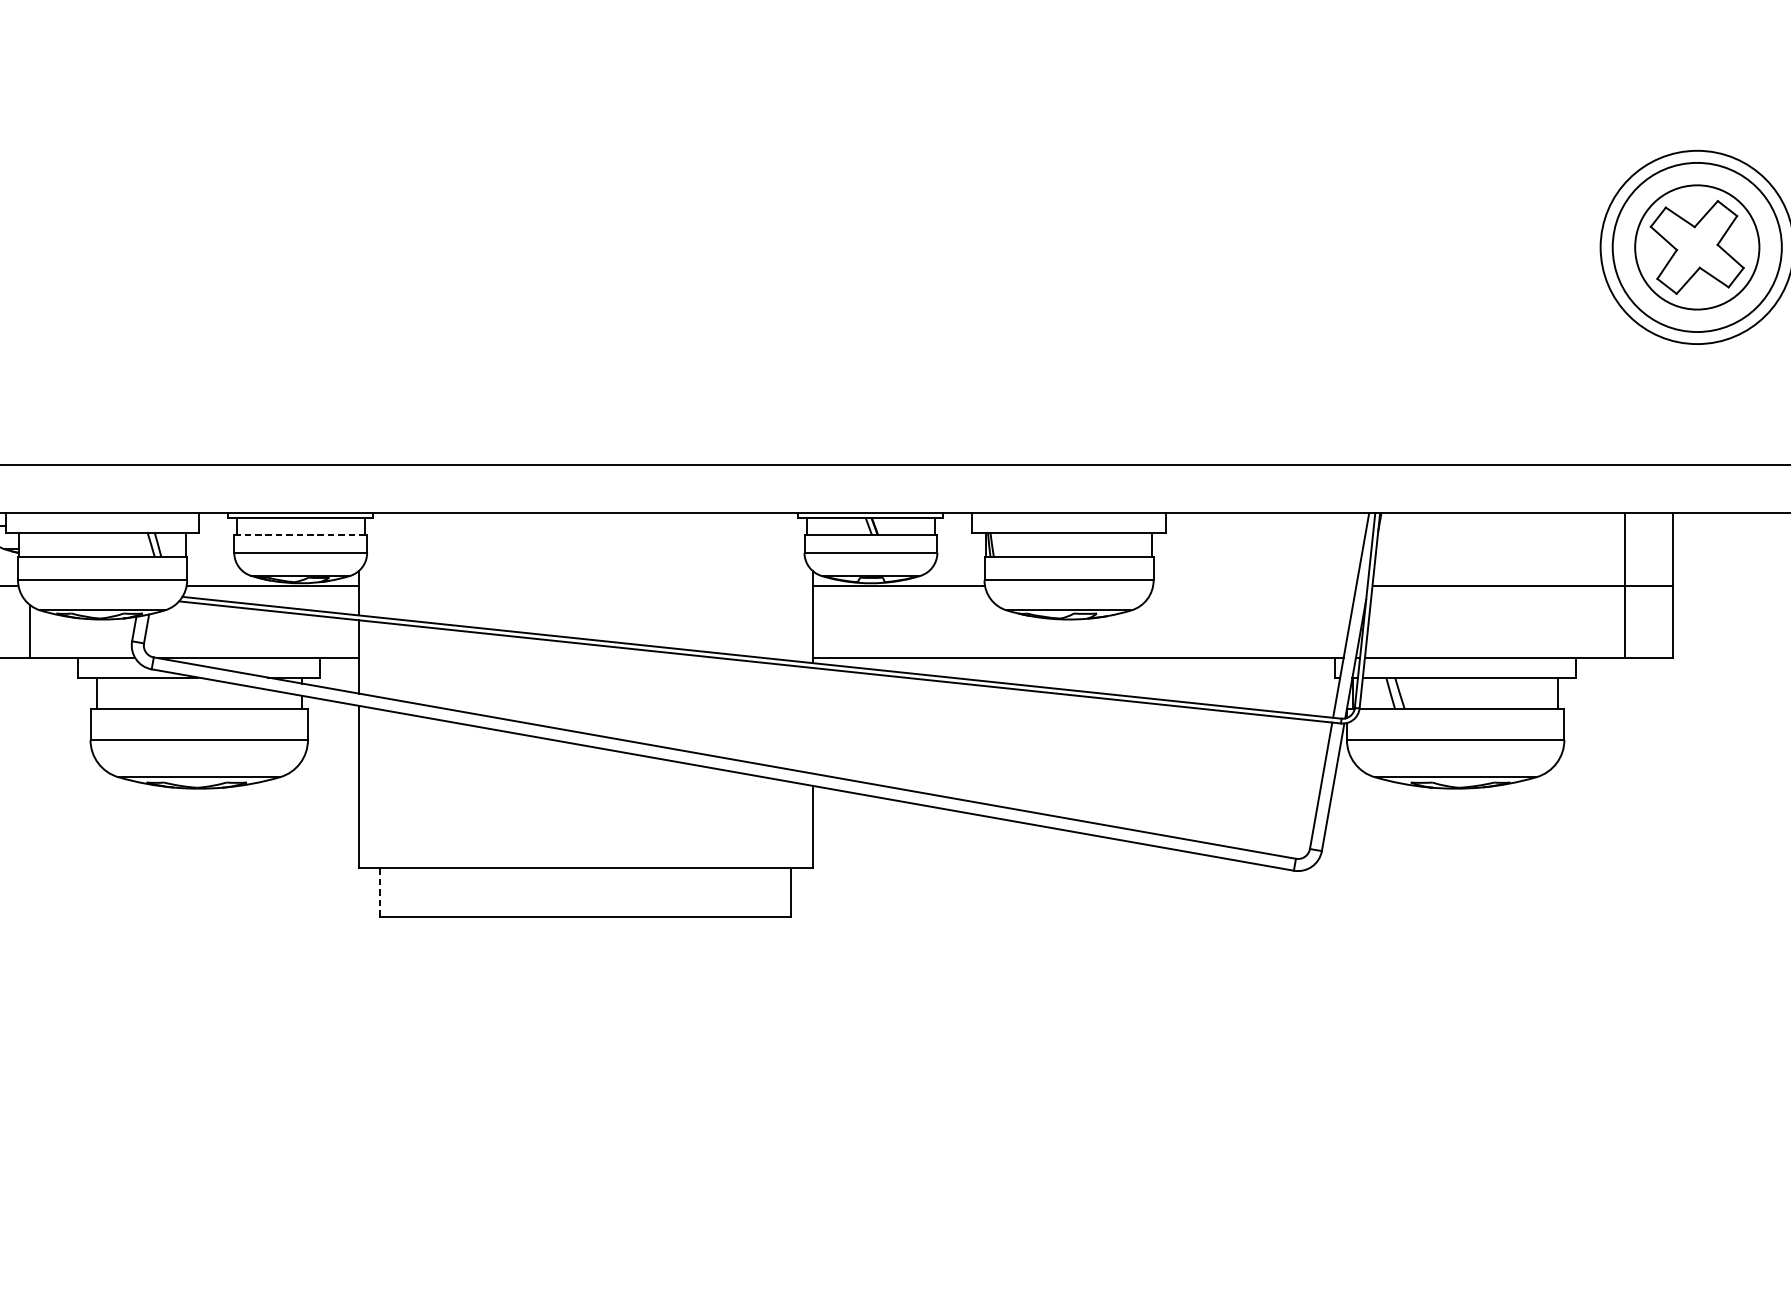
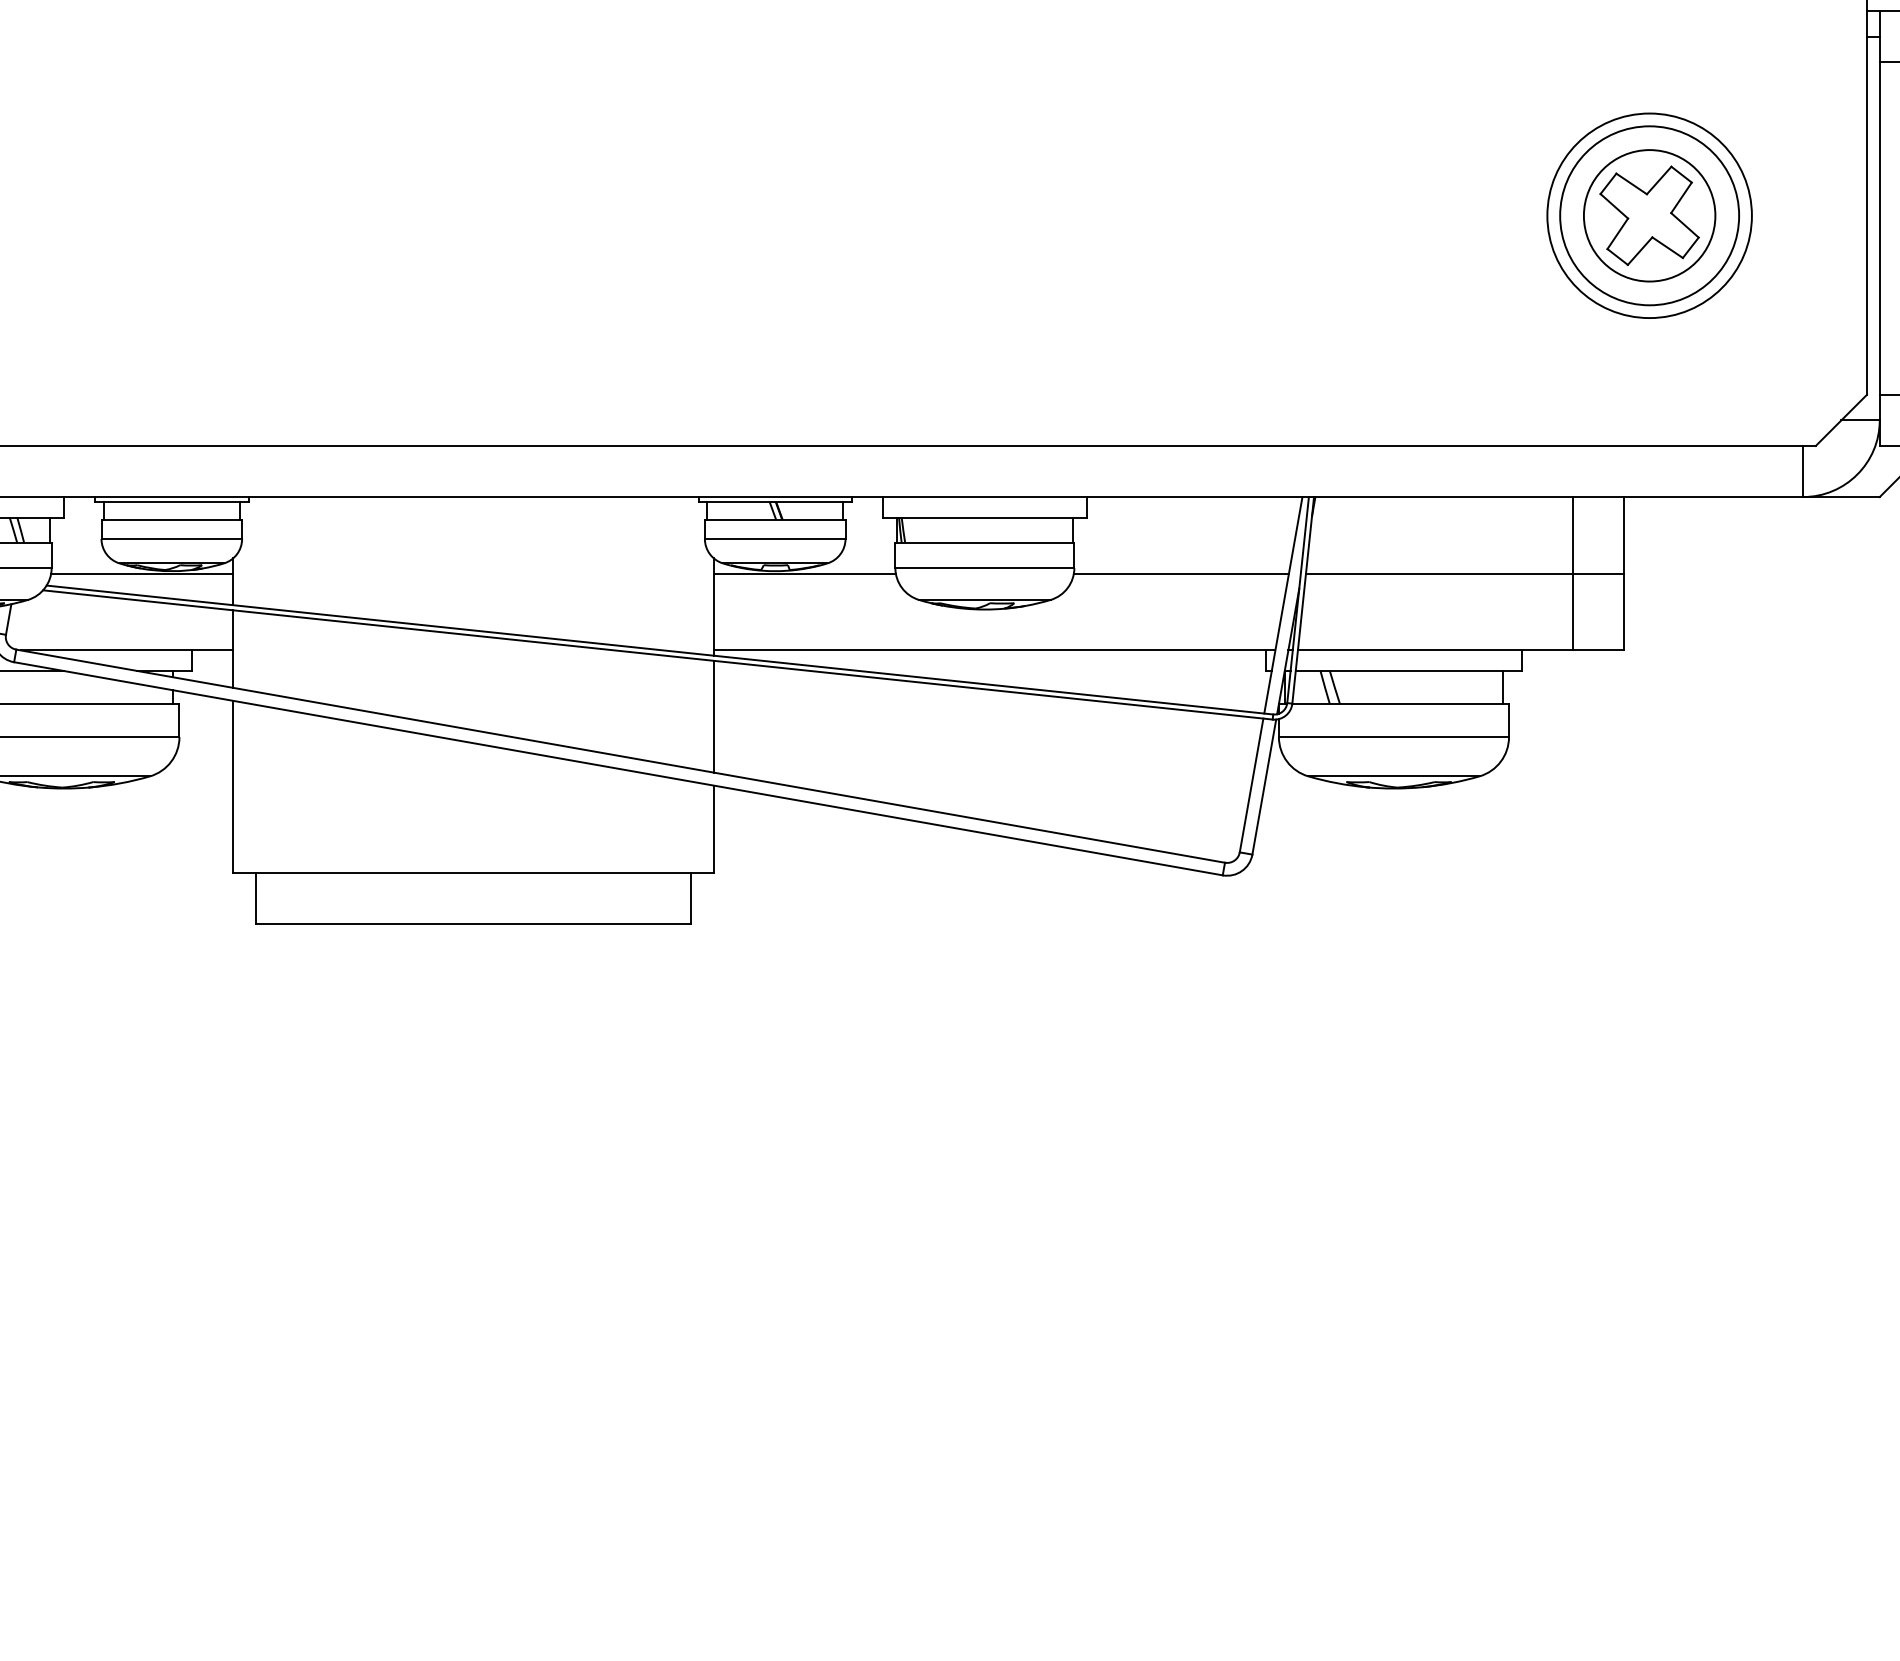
line: (301, 535) -> (172, 520), dashed -> solid
line: (1253, 585) -> (1180, 573), added
line: (812, 720) -> (713, 716), added
line: (380, 892) -> (256, 898), dashed -> solid

